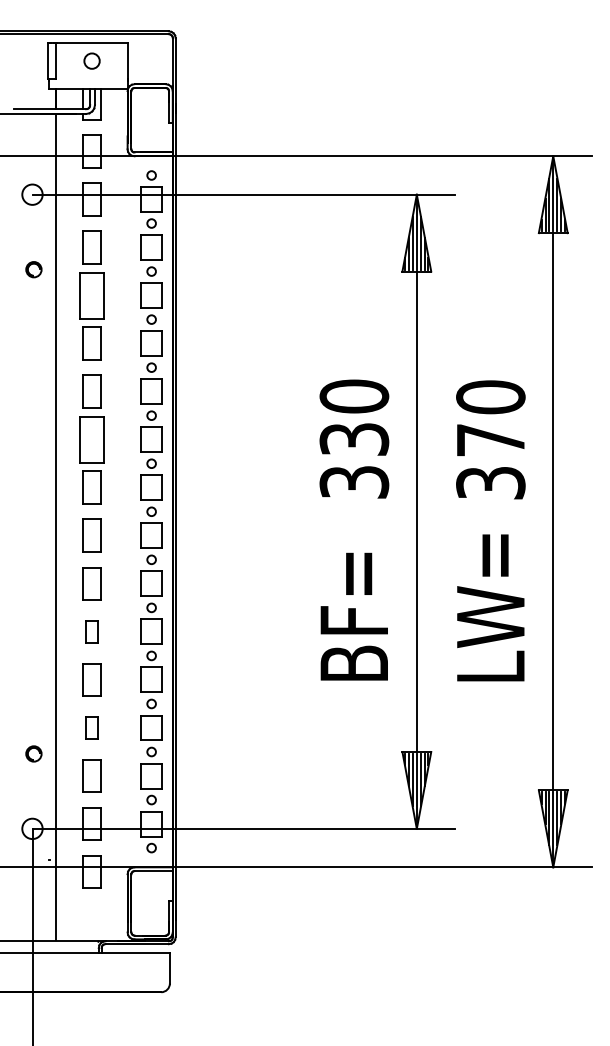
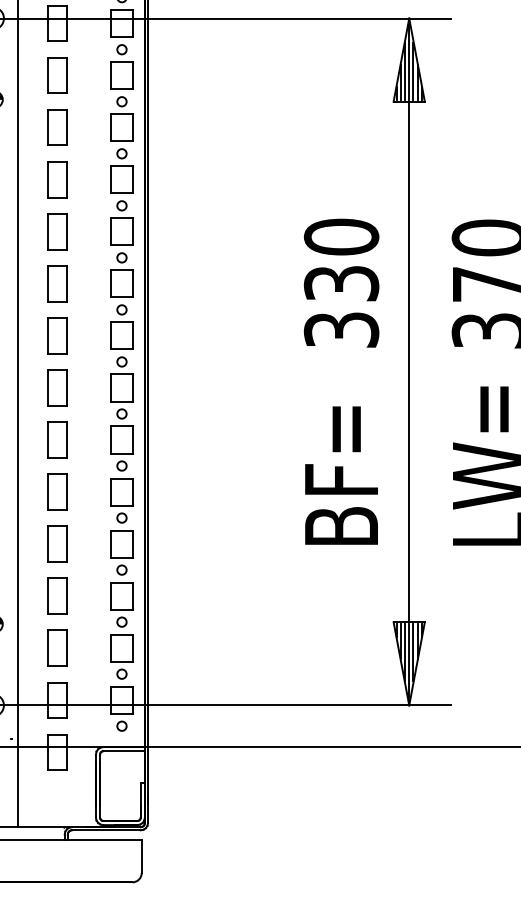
part: (91, 295) -> (56, 127), size x0.71
part: (91, 439) -> (56, 283), size x0.71
part: (91, 631) -> (56, 491), size x1.43
part: (91, 727) -> (56, 595), size x1.43

